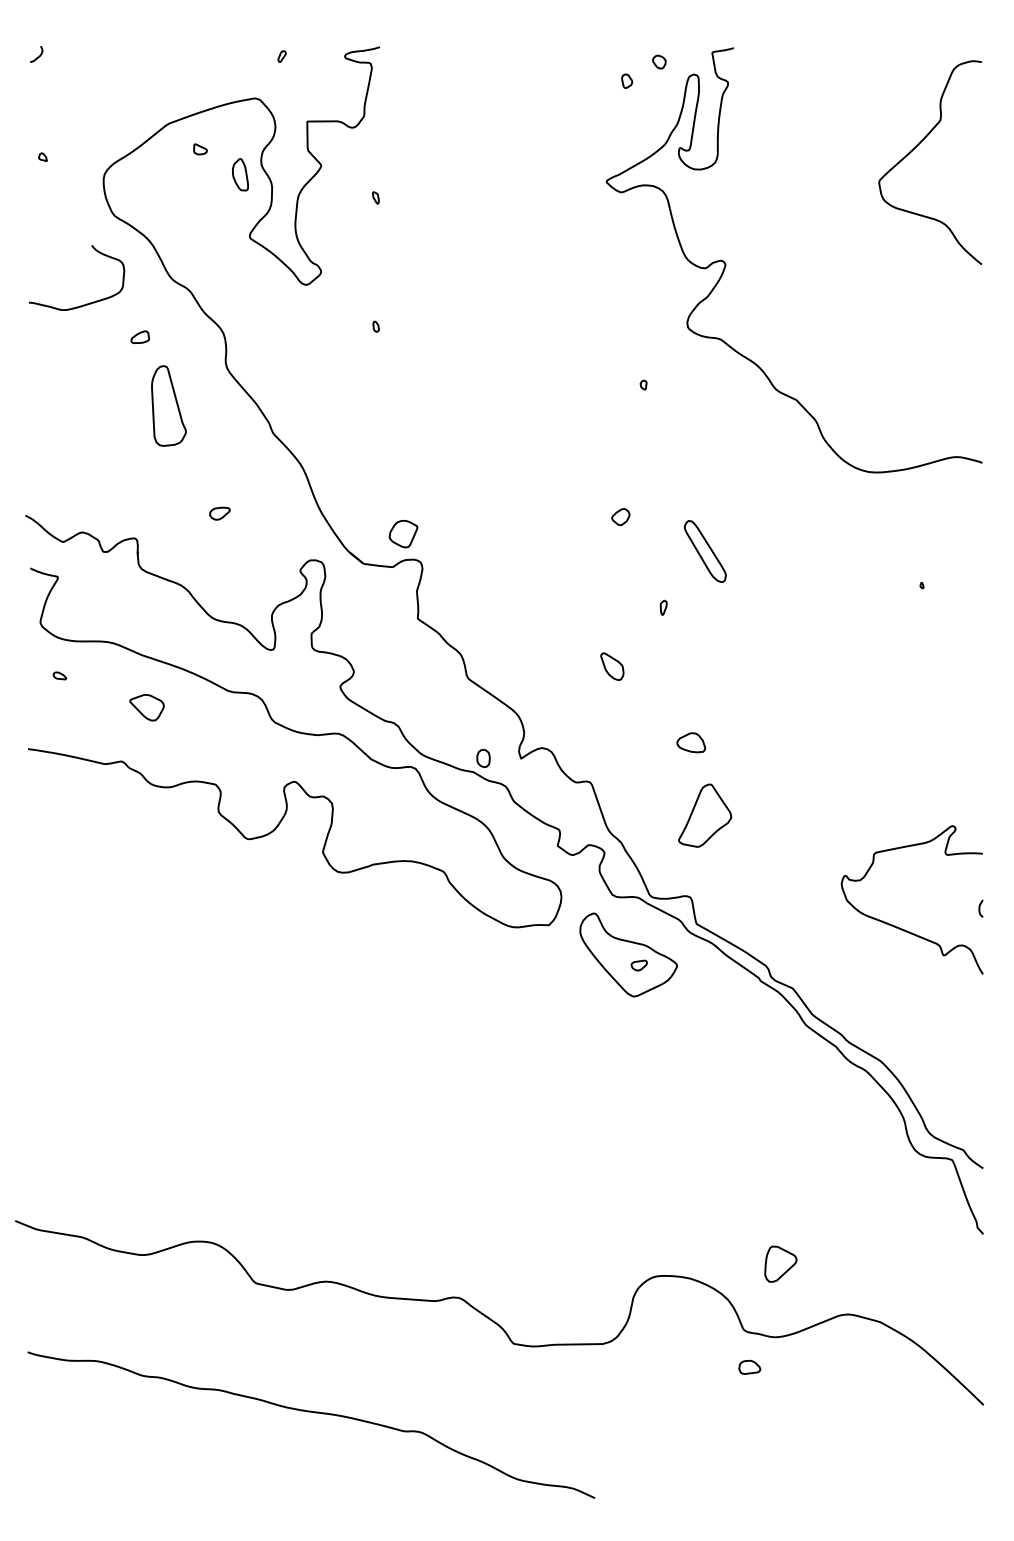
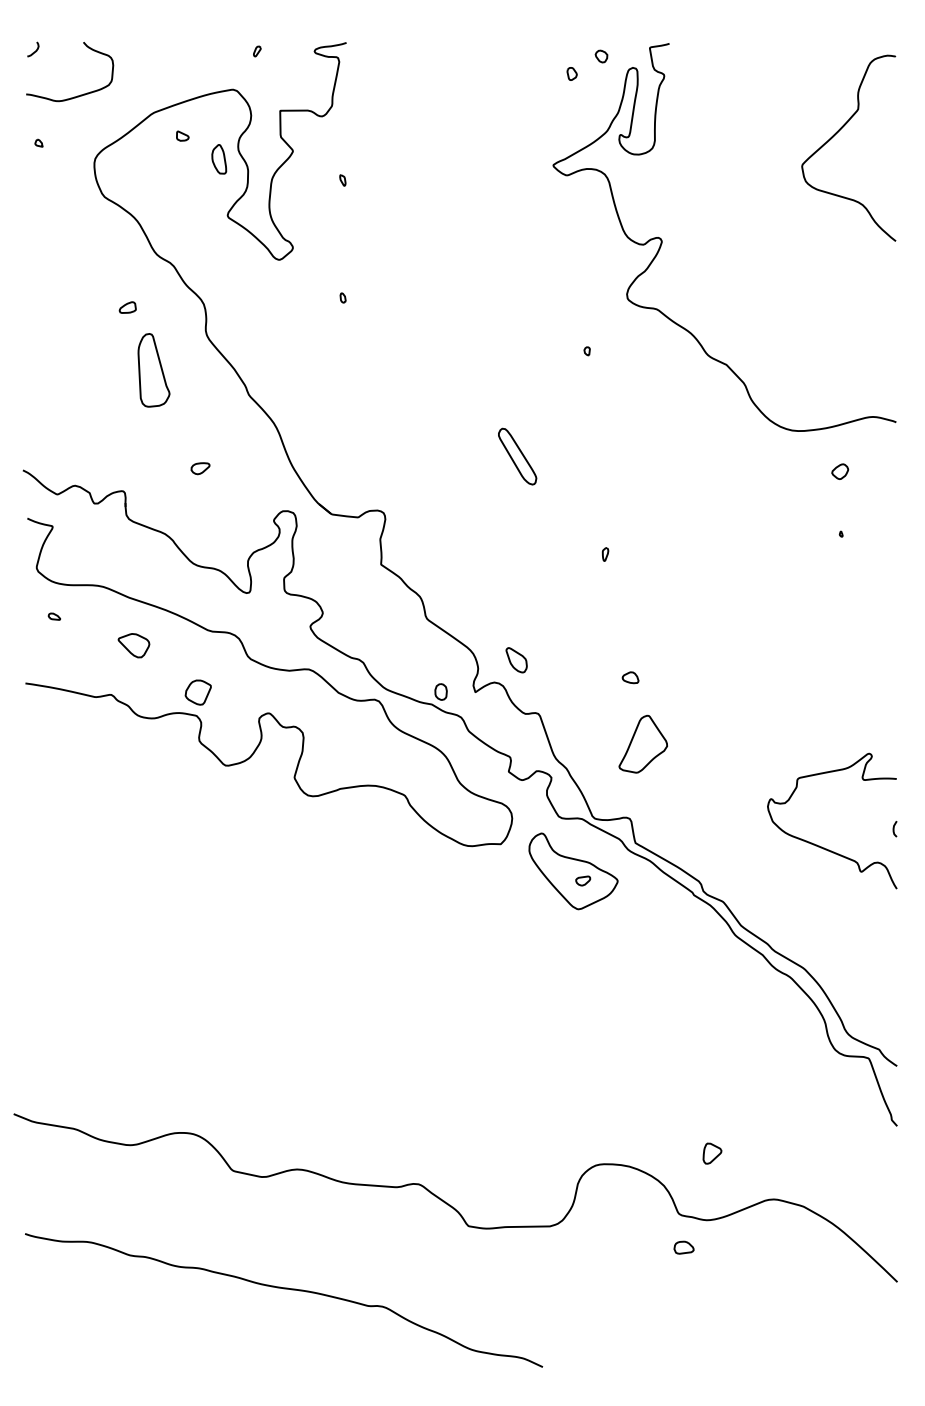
curve: (86, 303) -> (78, 95), moved
part: (620, 517) -> (839, 472), moved
part: (403, 534) -> (198, 692), moved
part: (705, 551) -> (517, 456), moved
part: (612, 666) -> (516, 660), moved
part: (690, 742) -> (629, 677), size x0.62
part: (780, 1264) -> (712, 1153), size x0.62

